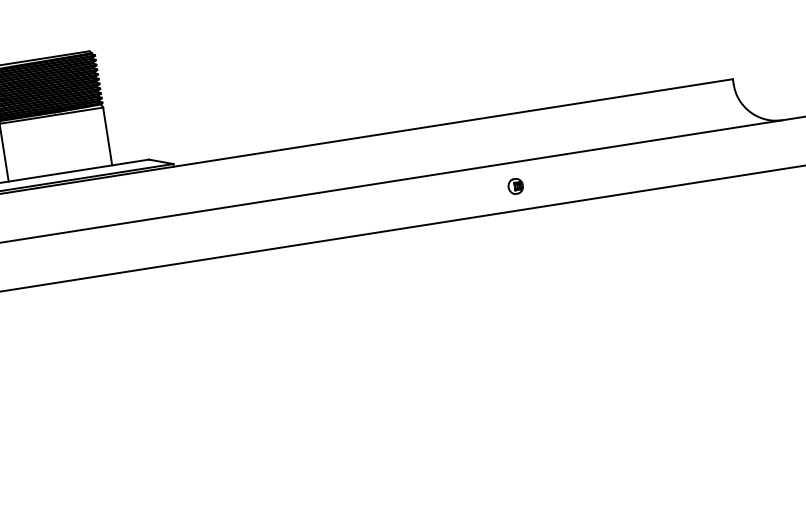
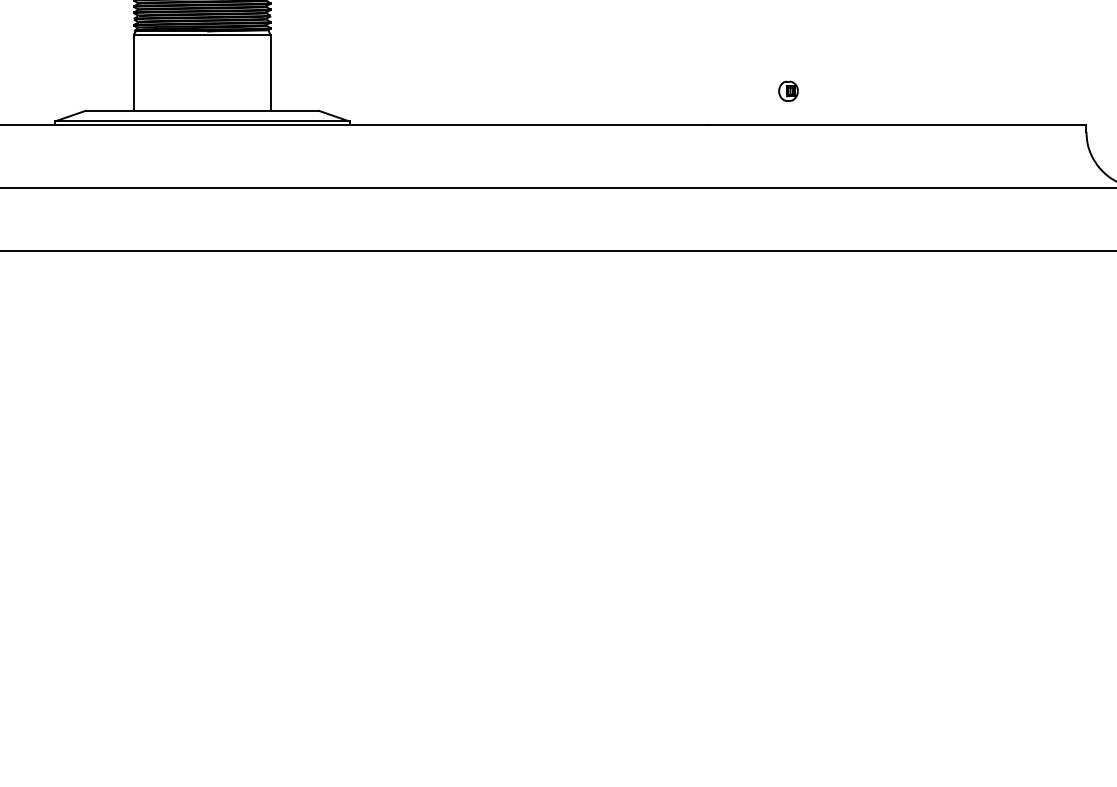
part: (515, 185) -> (788, 90), moved

